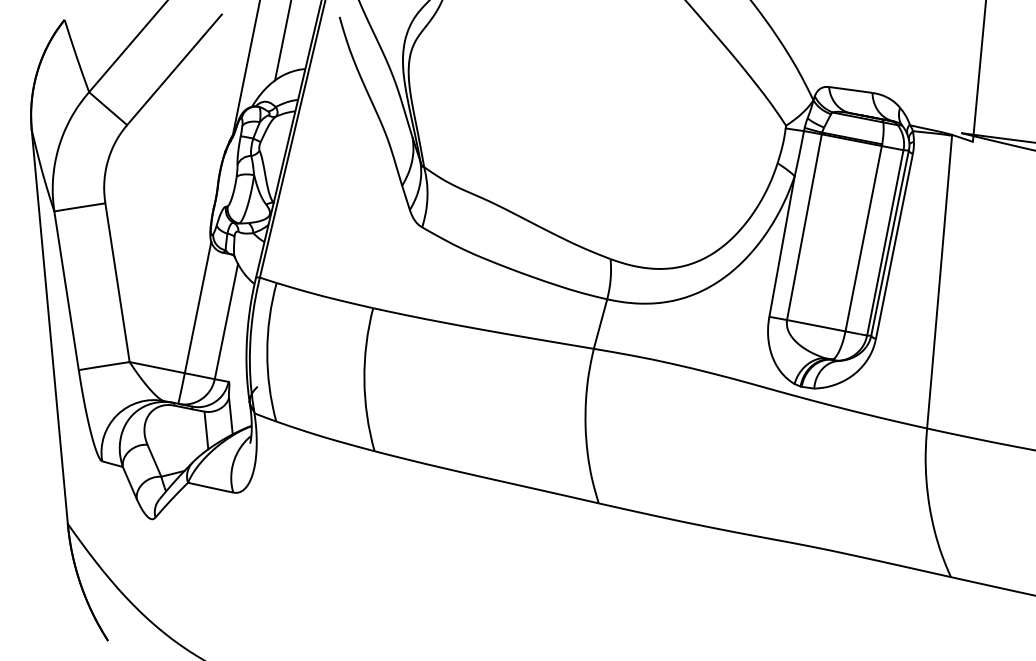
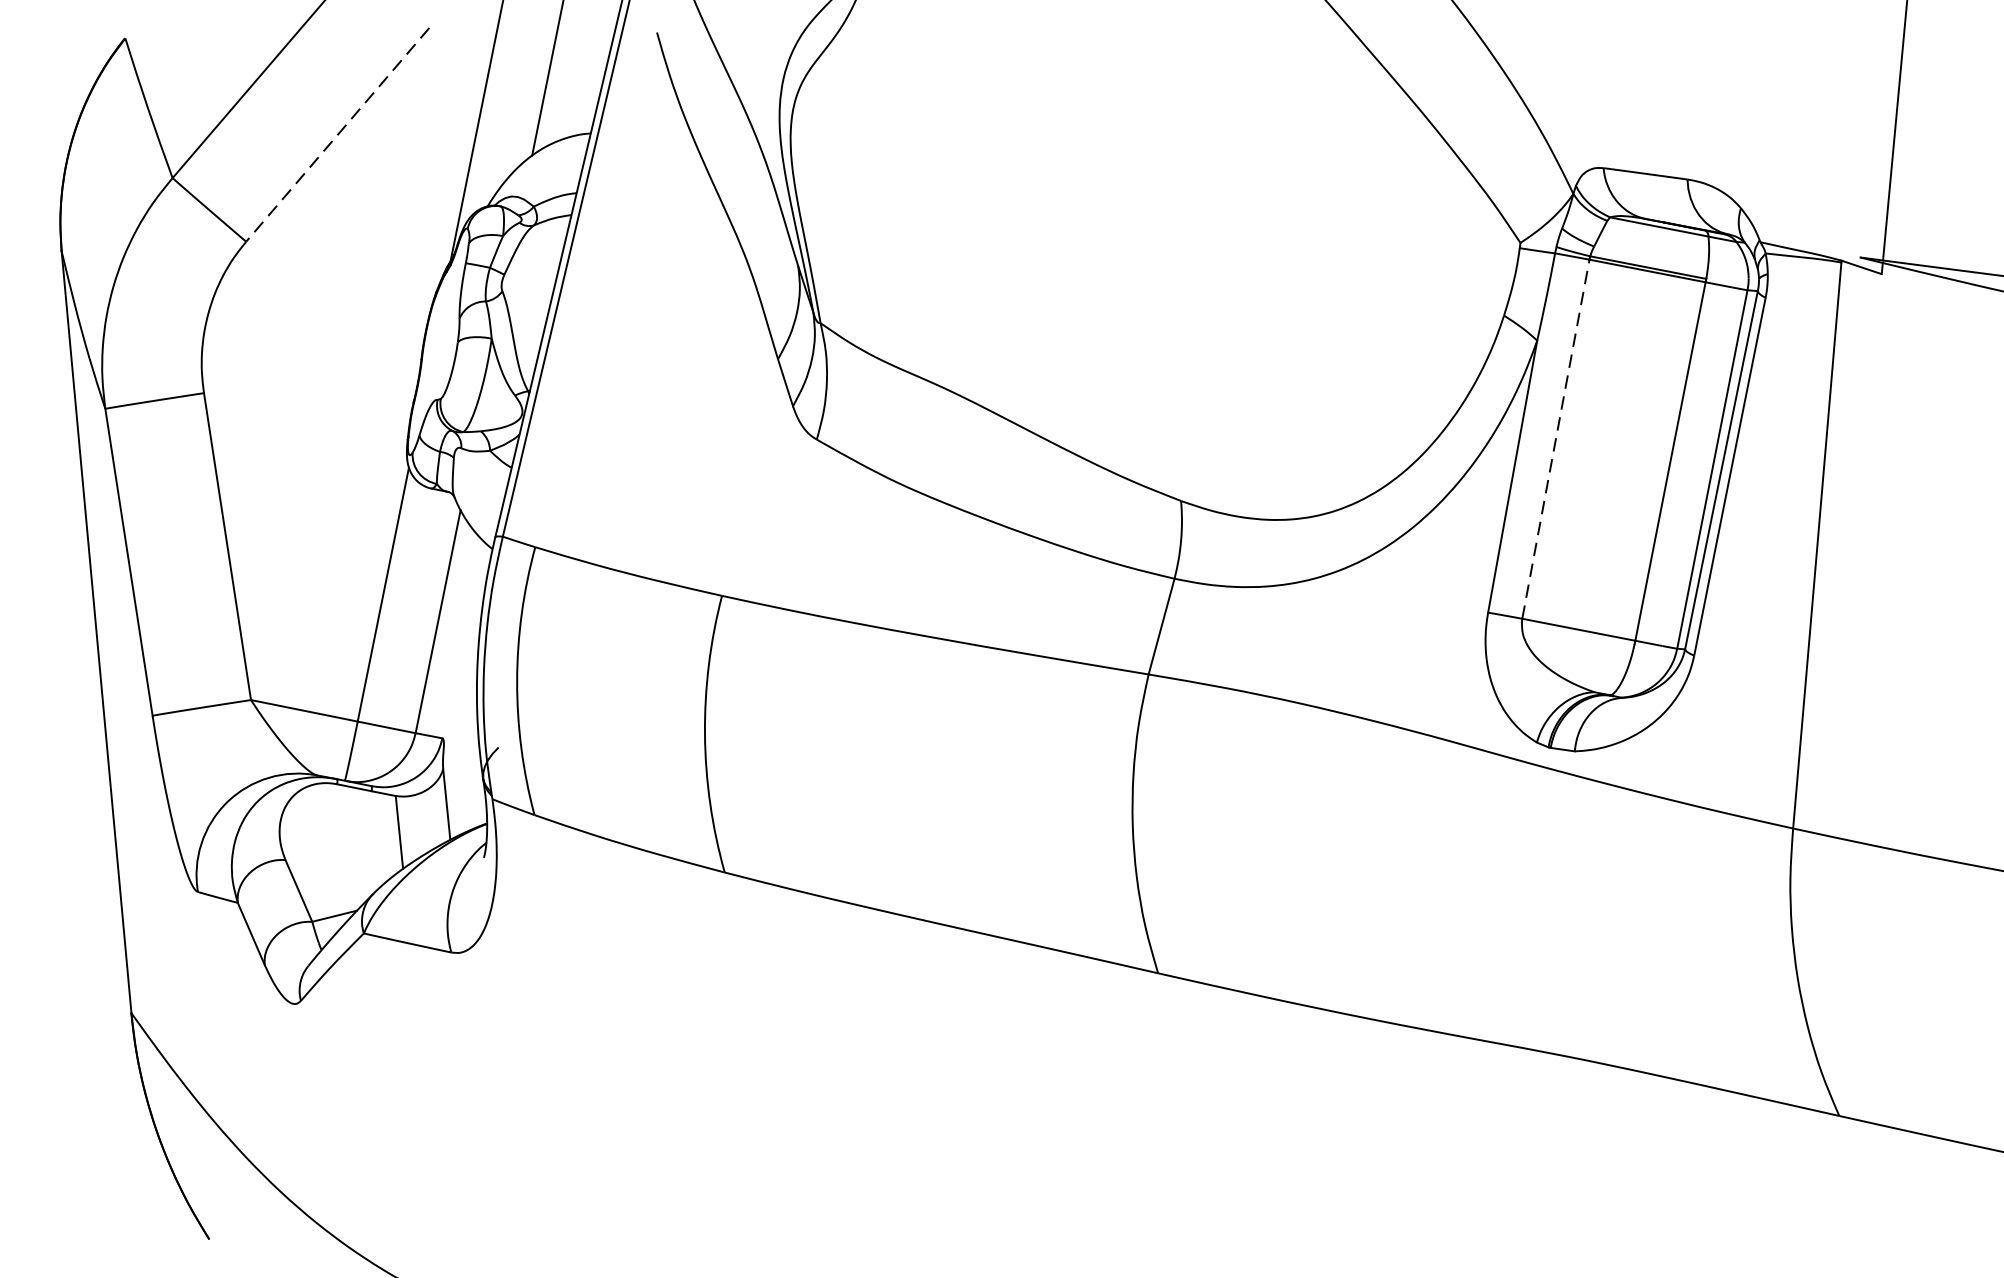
line: (174, 69) -> (337, 134), solid -> dashed
line: (804, 226) -> (1556, 437), solid -> dashed

